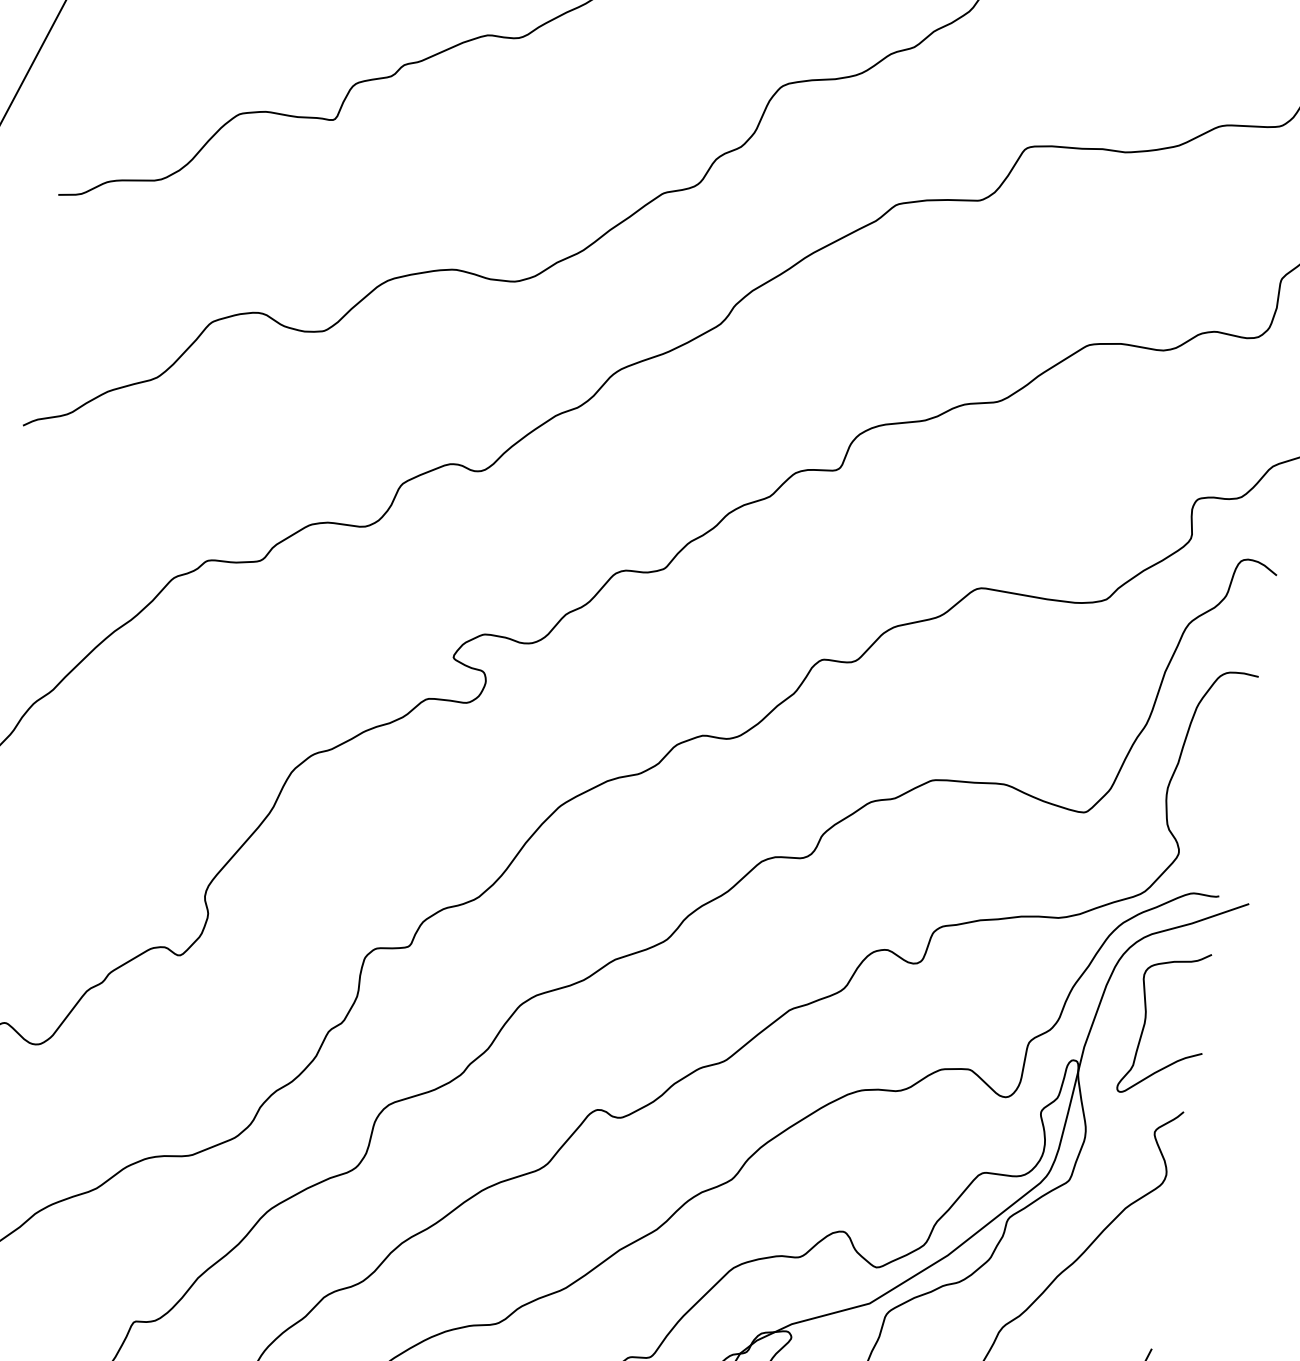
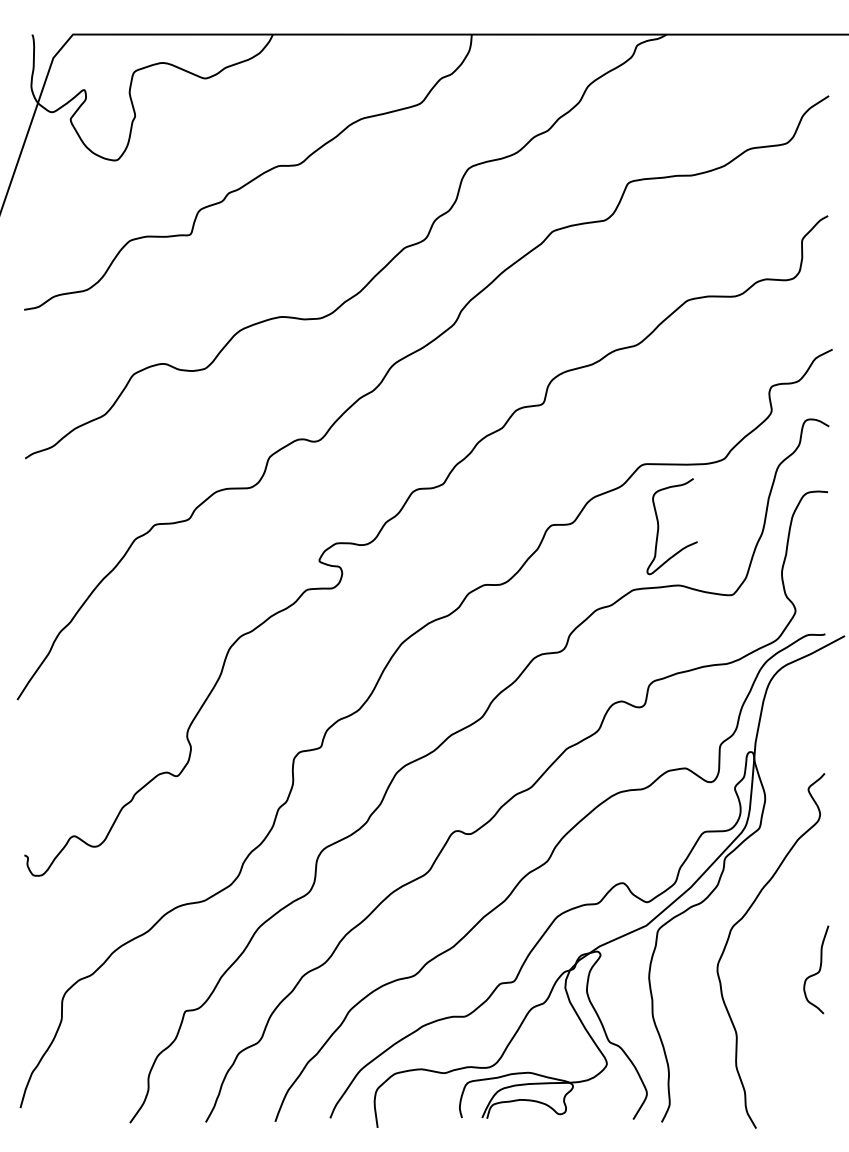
curve: (1147, 1020) -> (659, 526), moved

